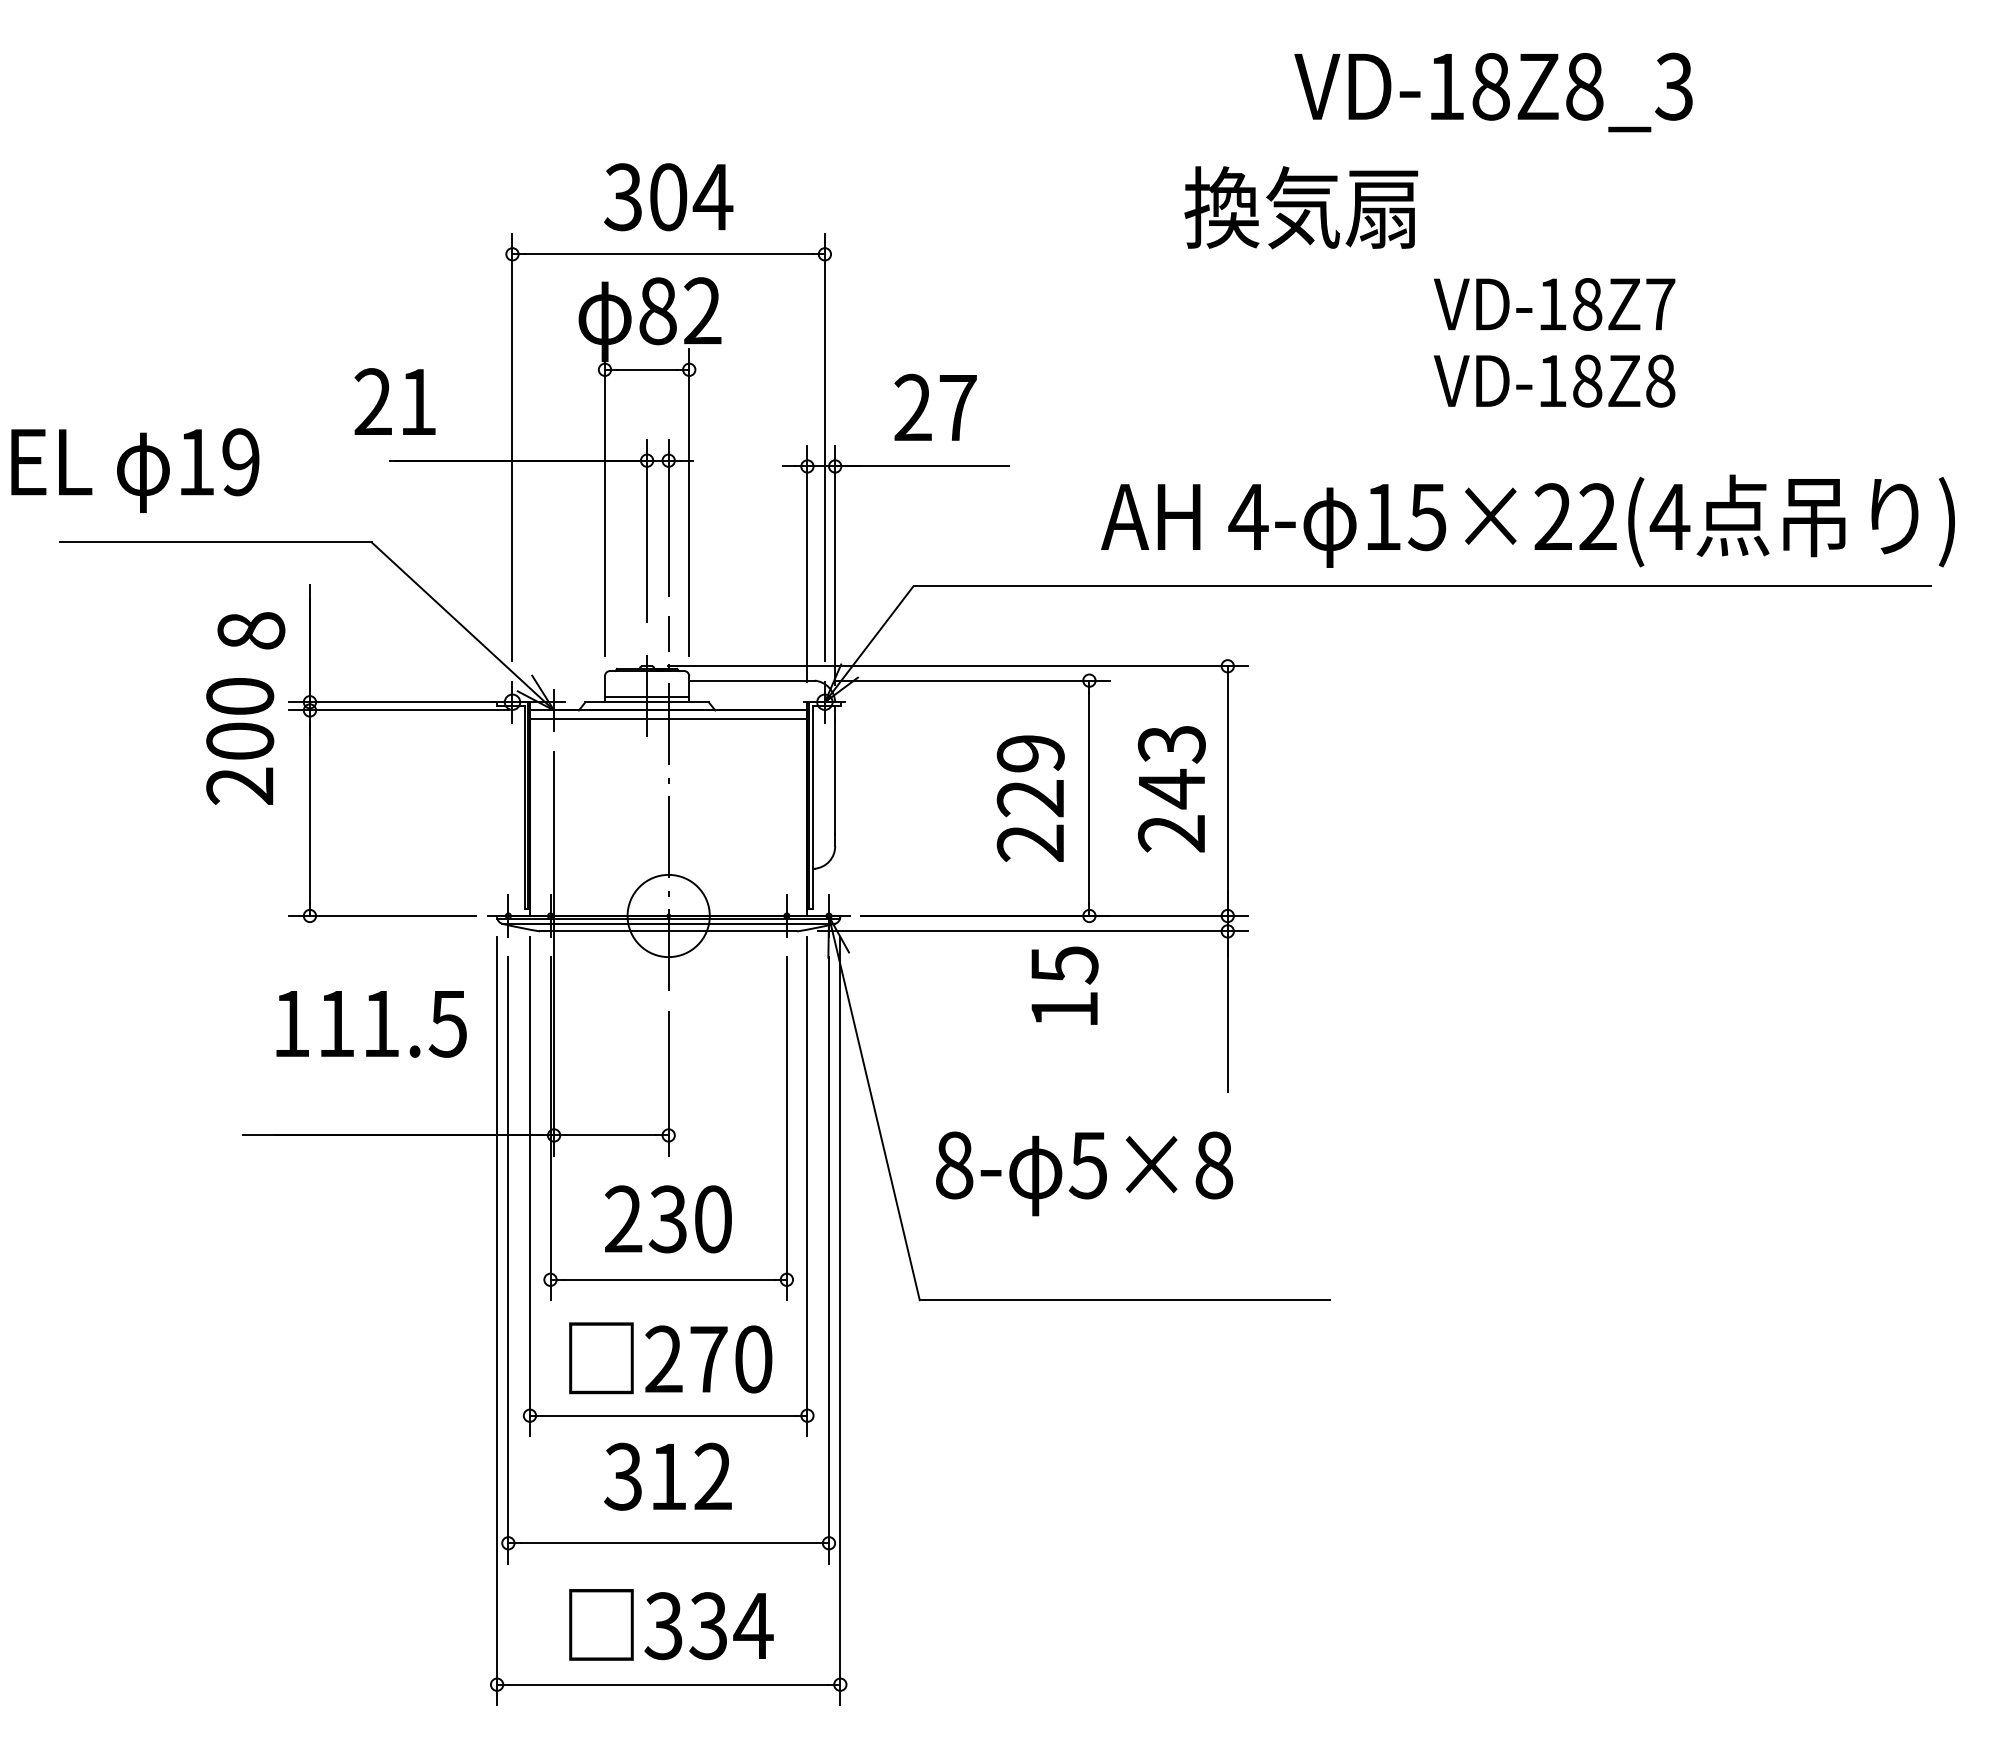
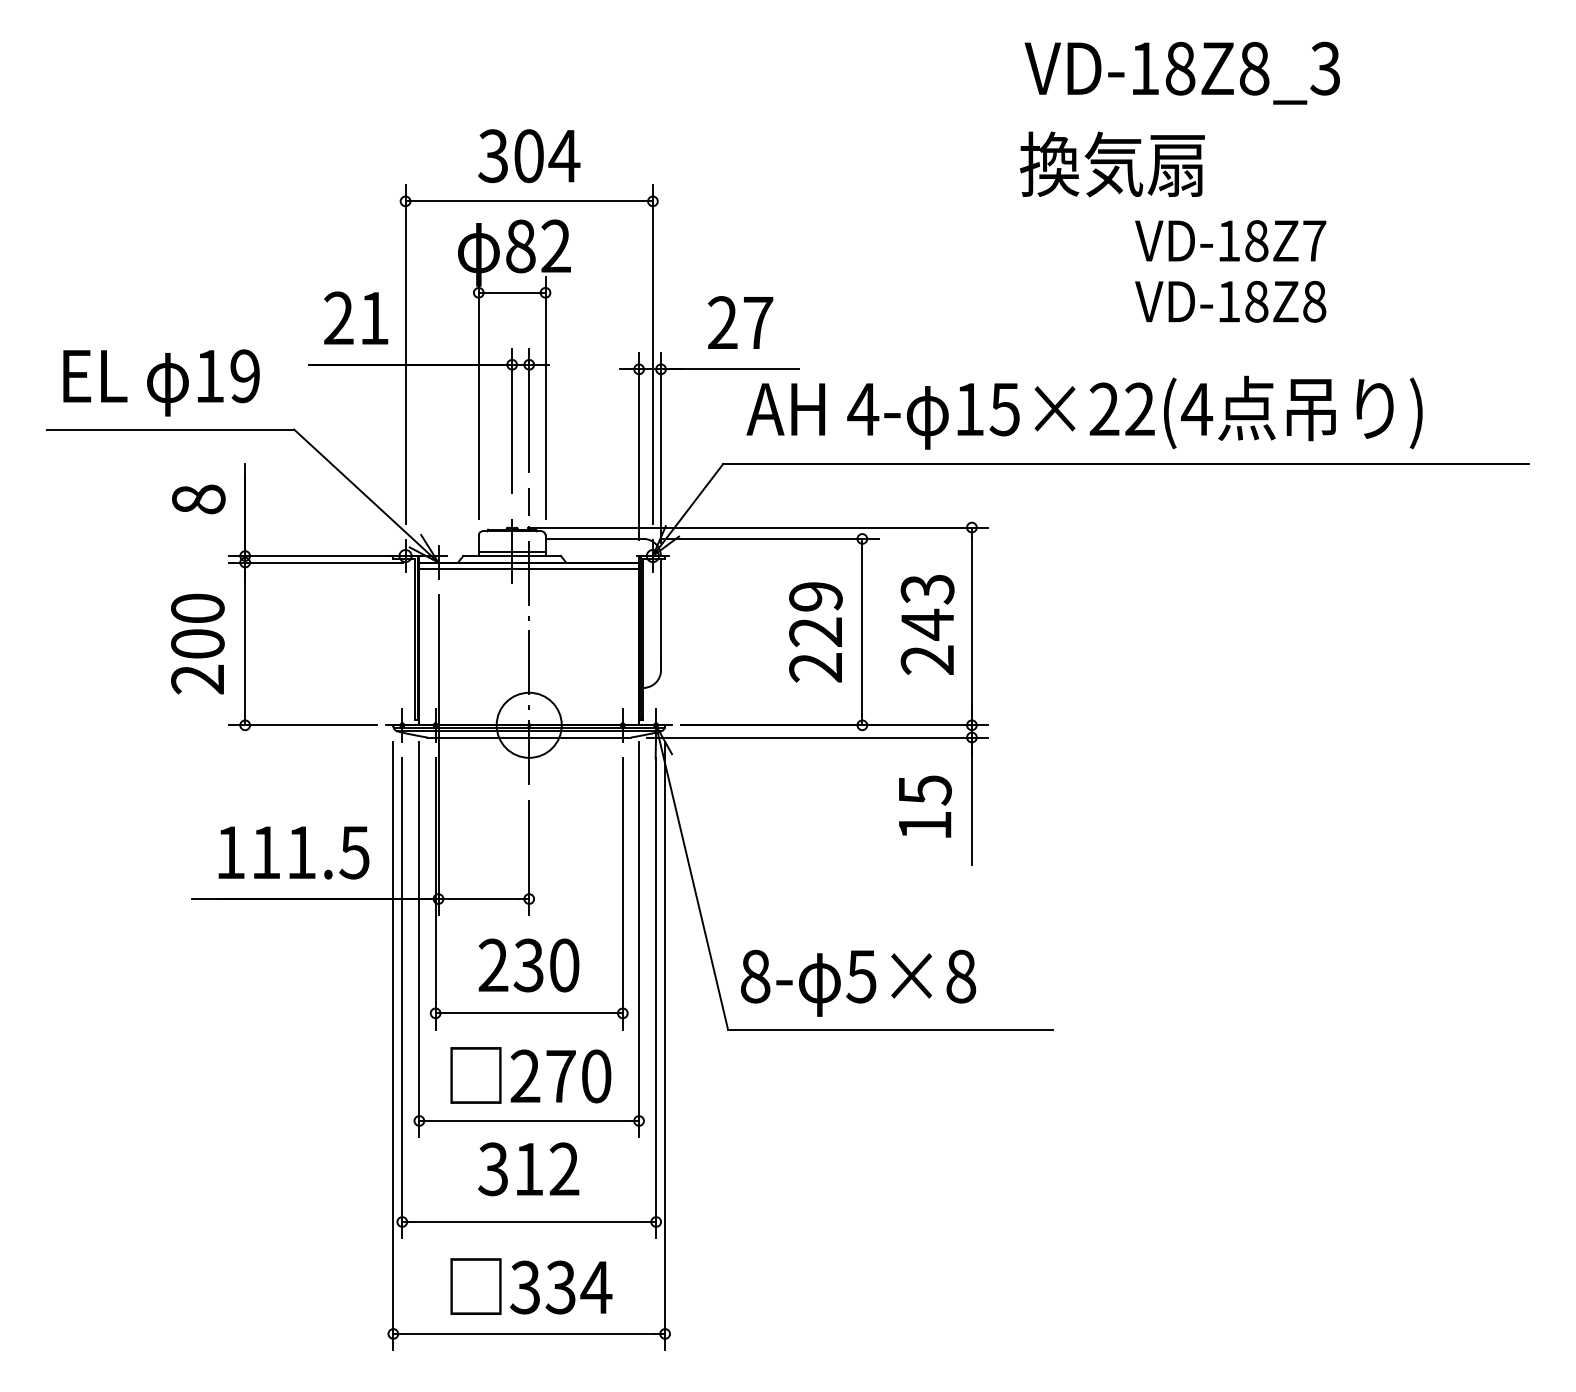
text: (1300, 207) -> (1111, 164), moved
text: (394, 401) -> (355, 317), moved
text: (135, 470) -> (161, 382), moved
text: (1527, 520) -> (1084, 412), moved
text: (240, 741) -> (198, 644), moved
text: (1064, 985) -> (924, 806), moved
text: (371, 1024) -> (293, 853), moved
text: (1084, 1173) -> (858, 983), moved

